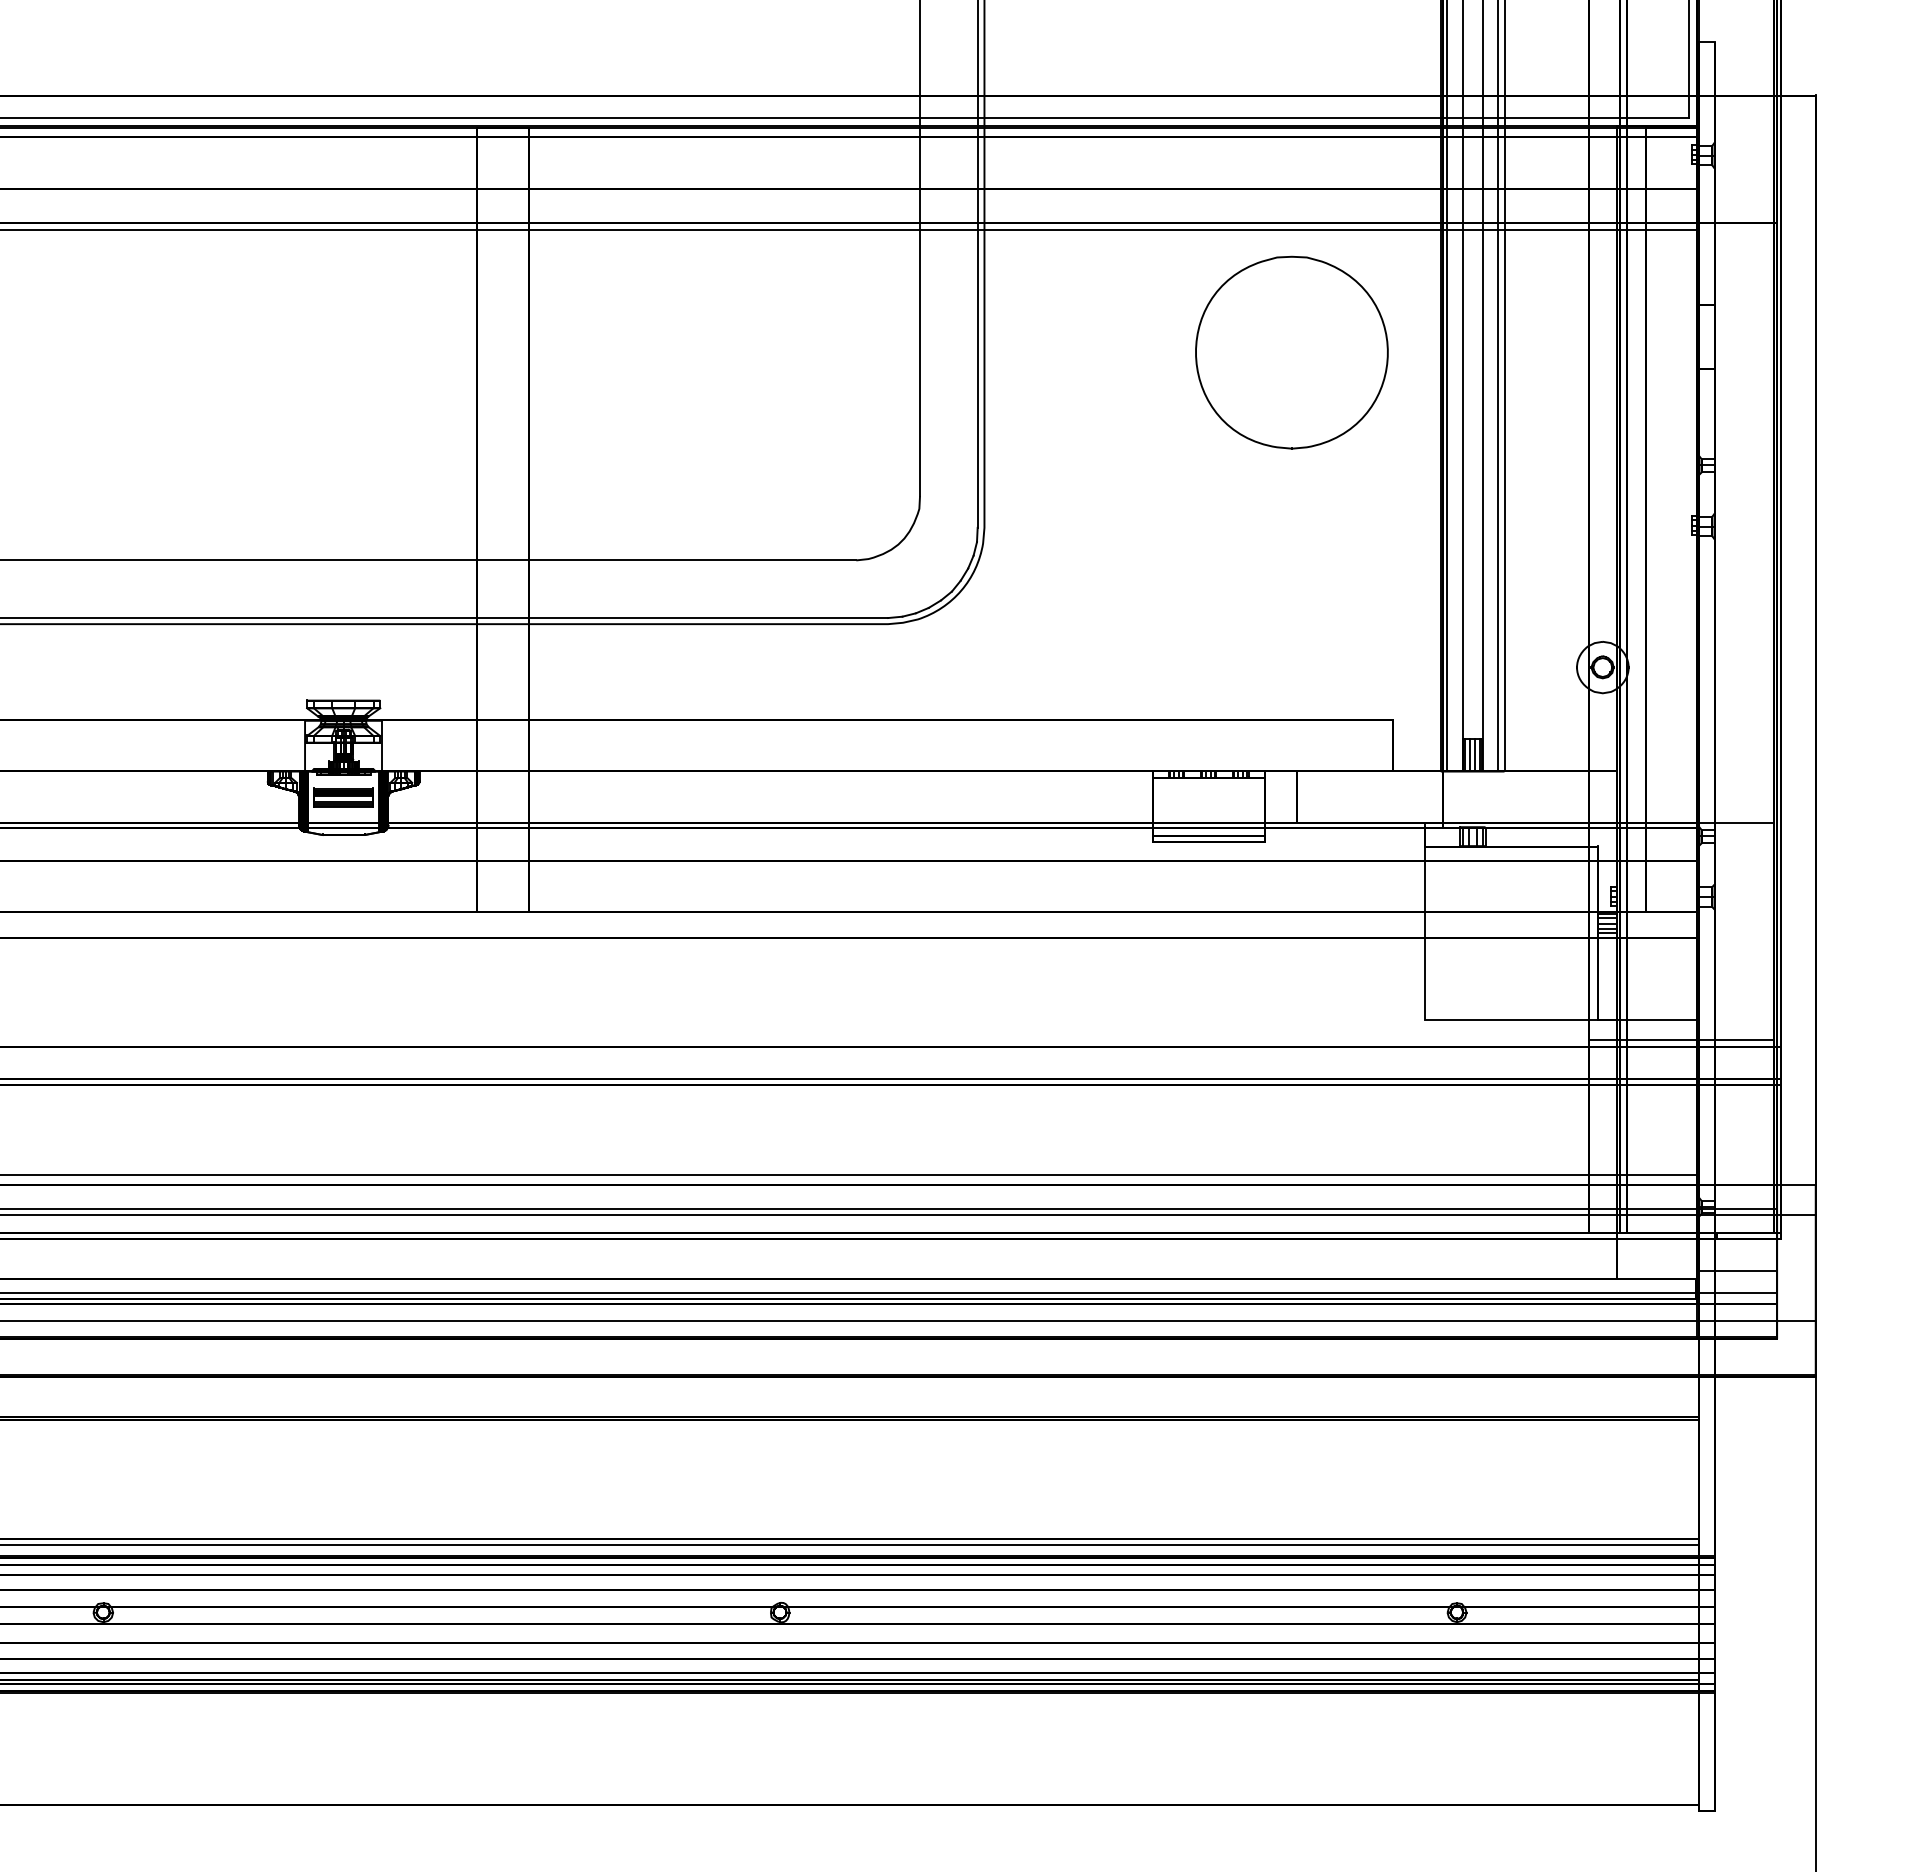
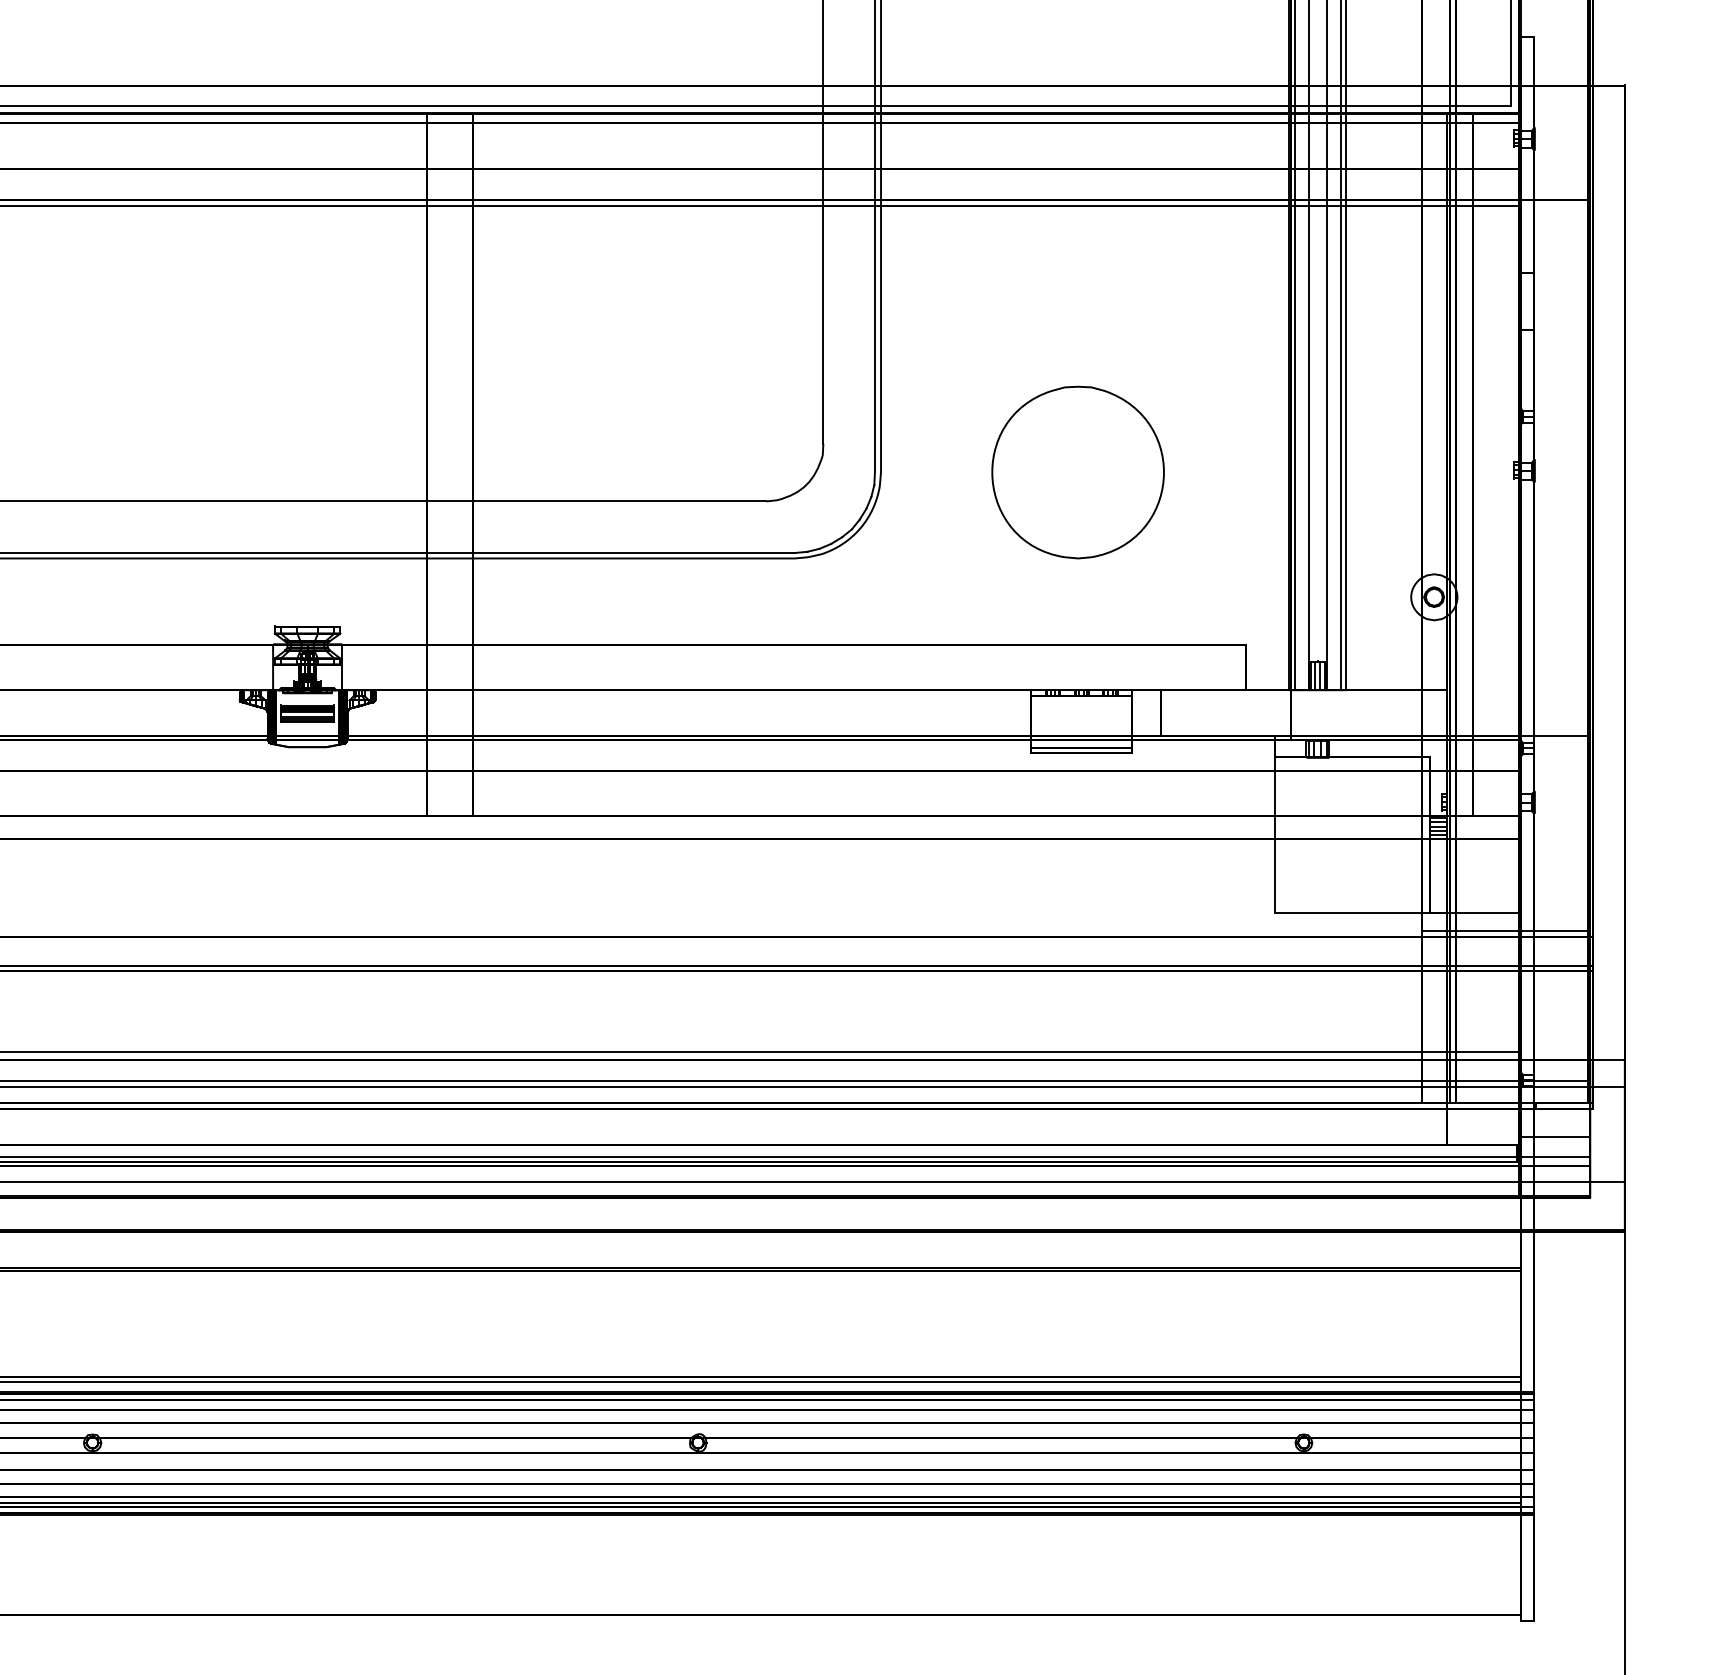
part: (1291, 352) -> (1077, 472), moved

